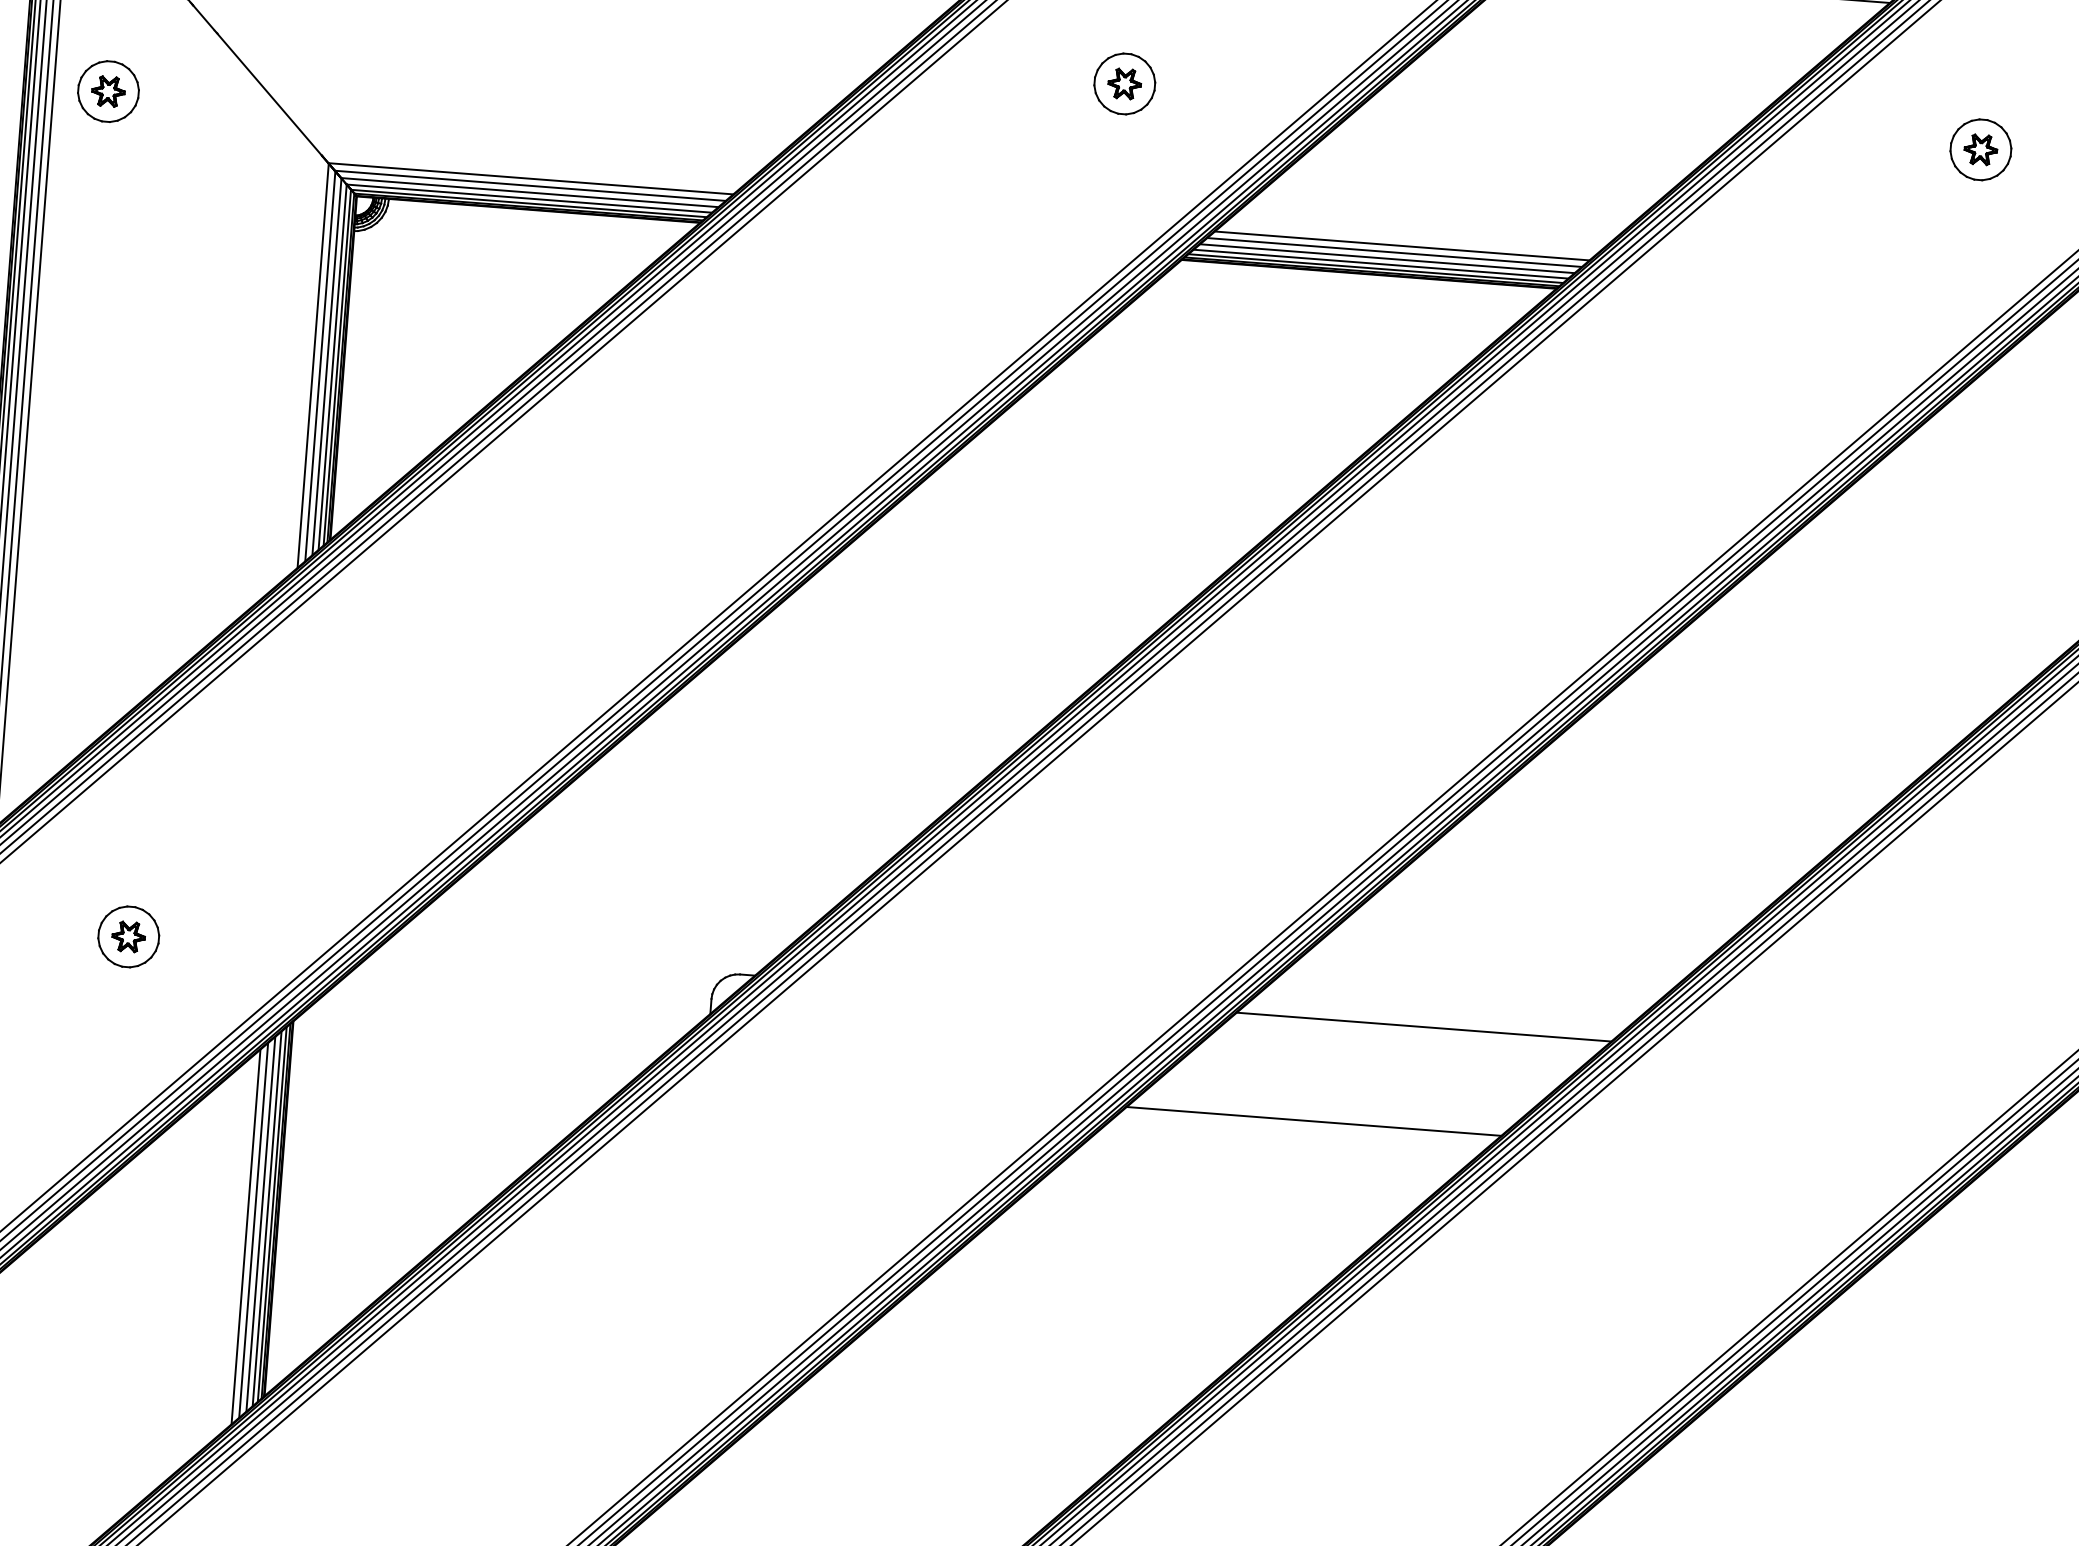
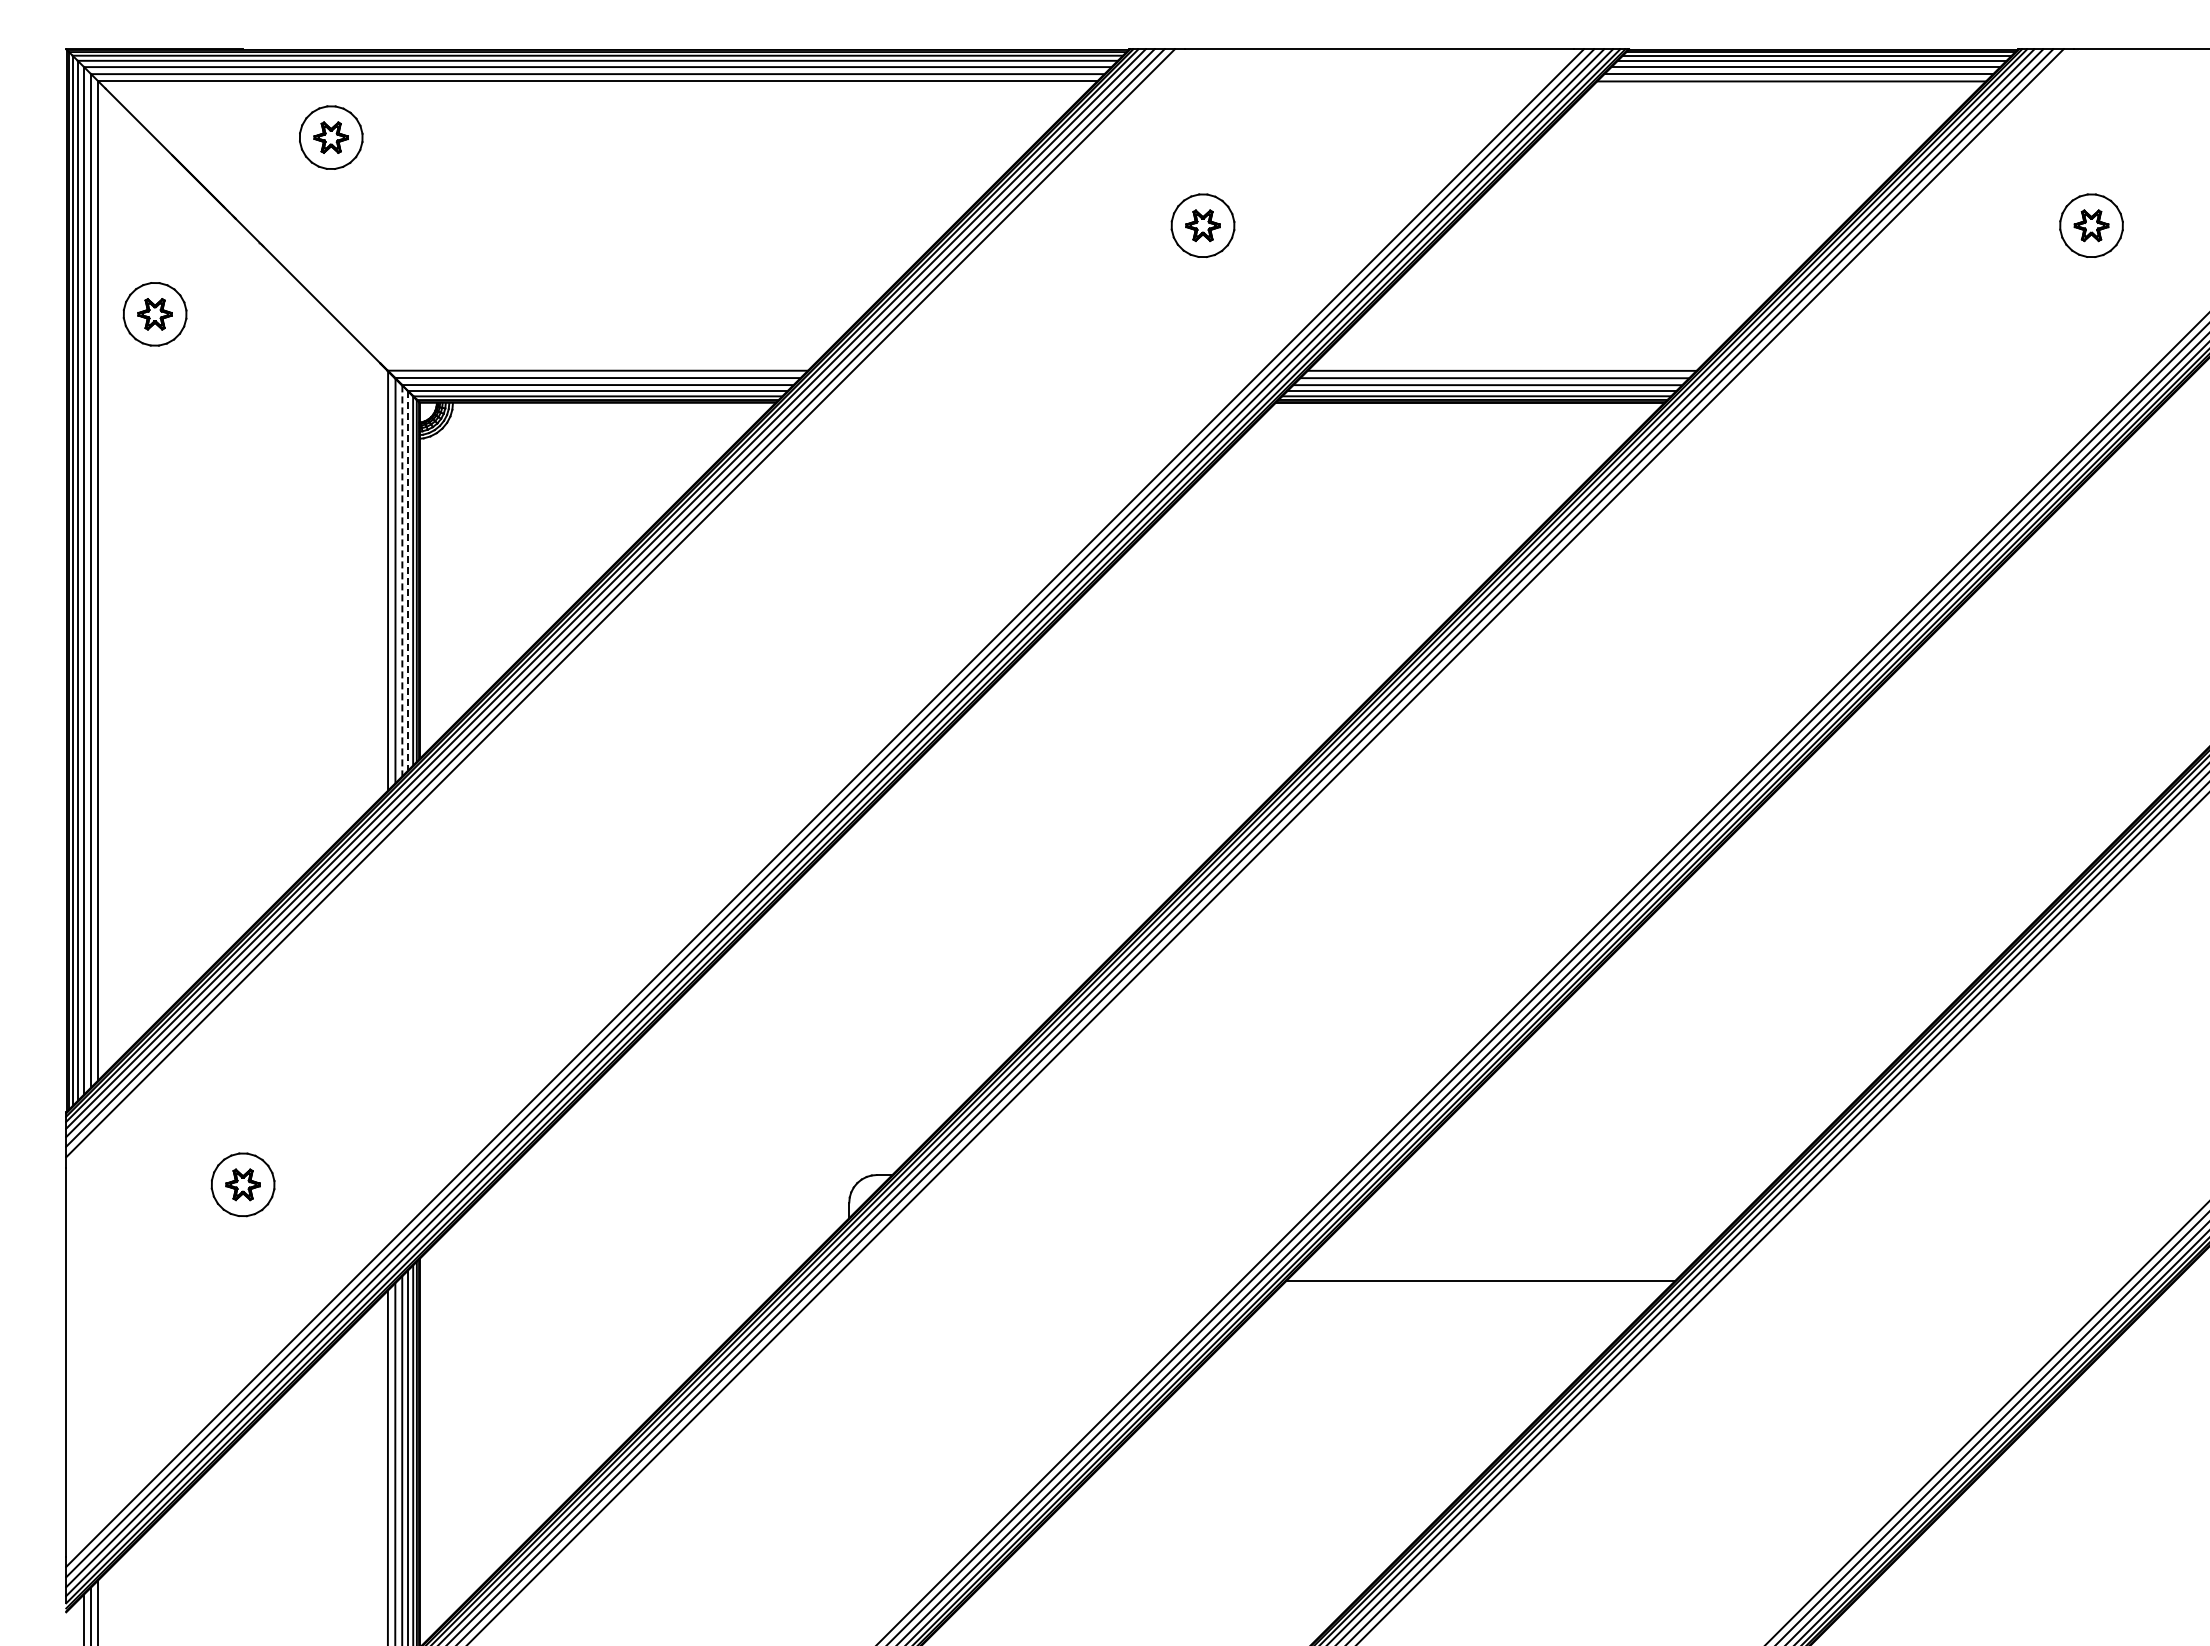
line: (332, 366) -> (408, 580), solid -> dashed
line: (327, 367) -> (402, 581), solid -> dashed
line: (1423, 1027) -> (1586, 1175), removed

